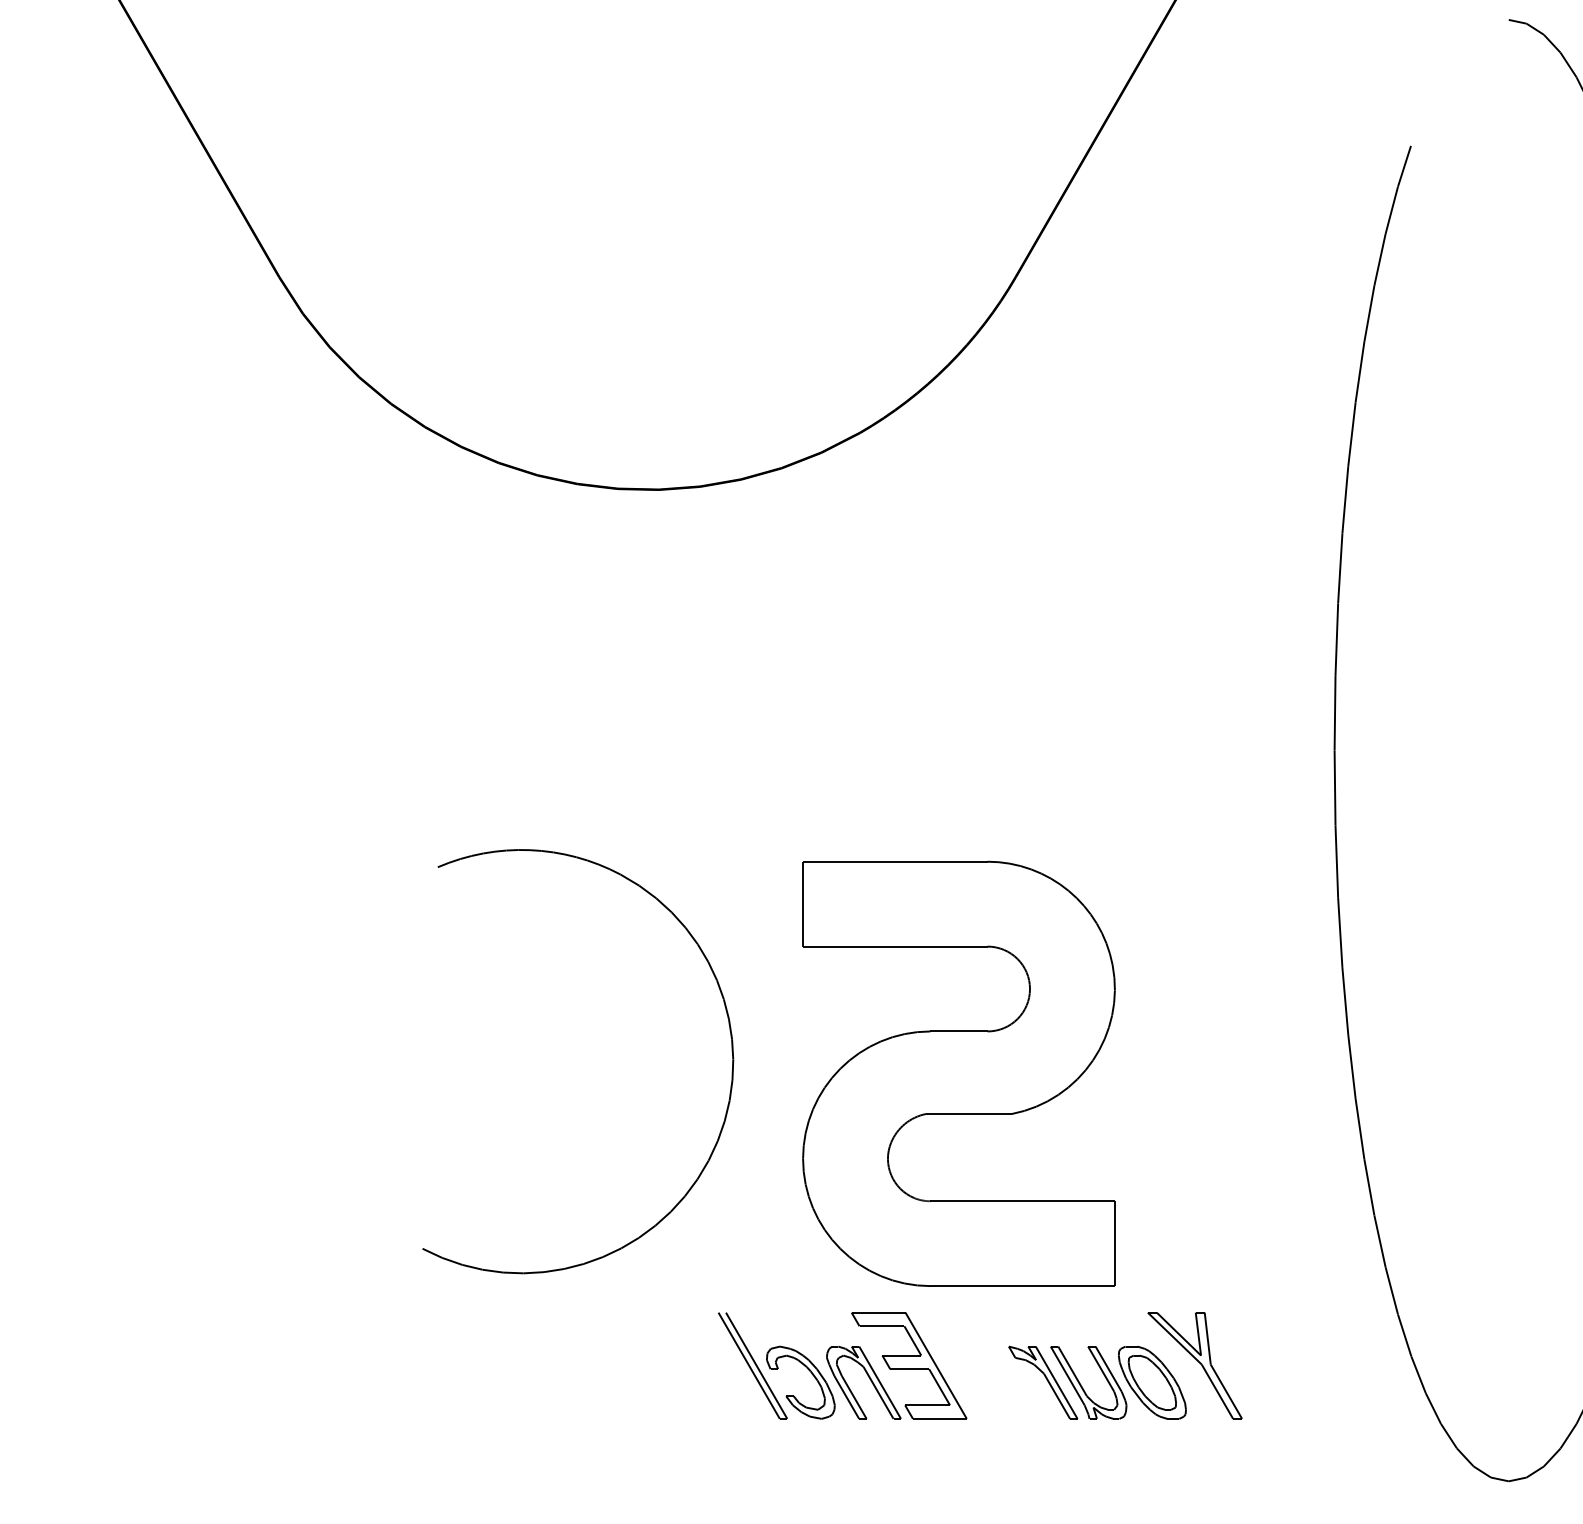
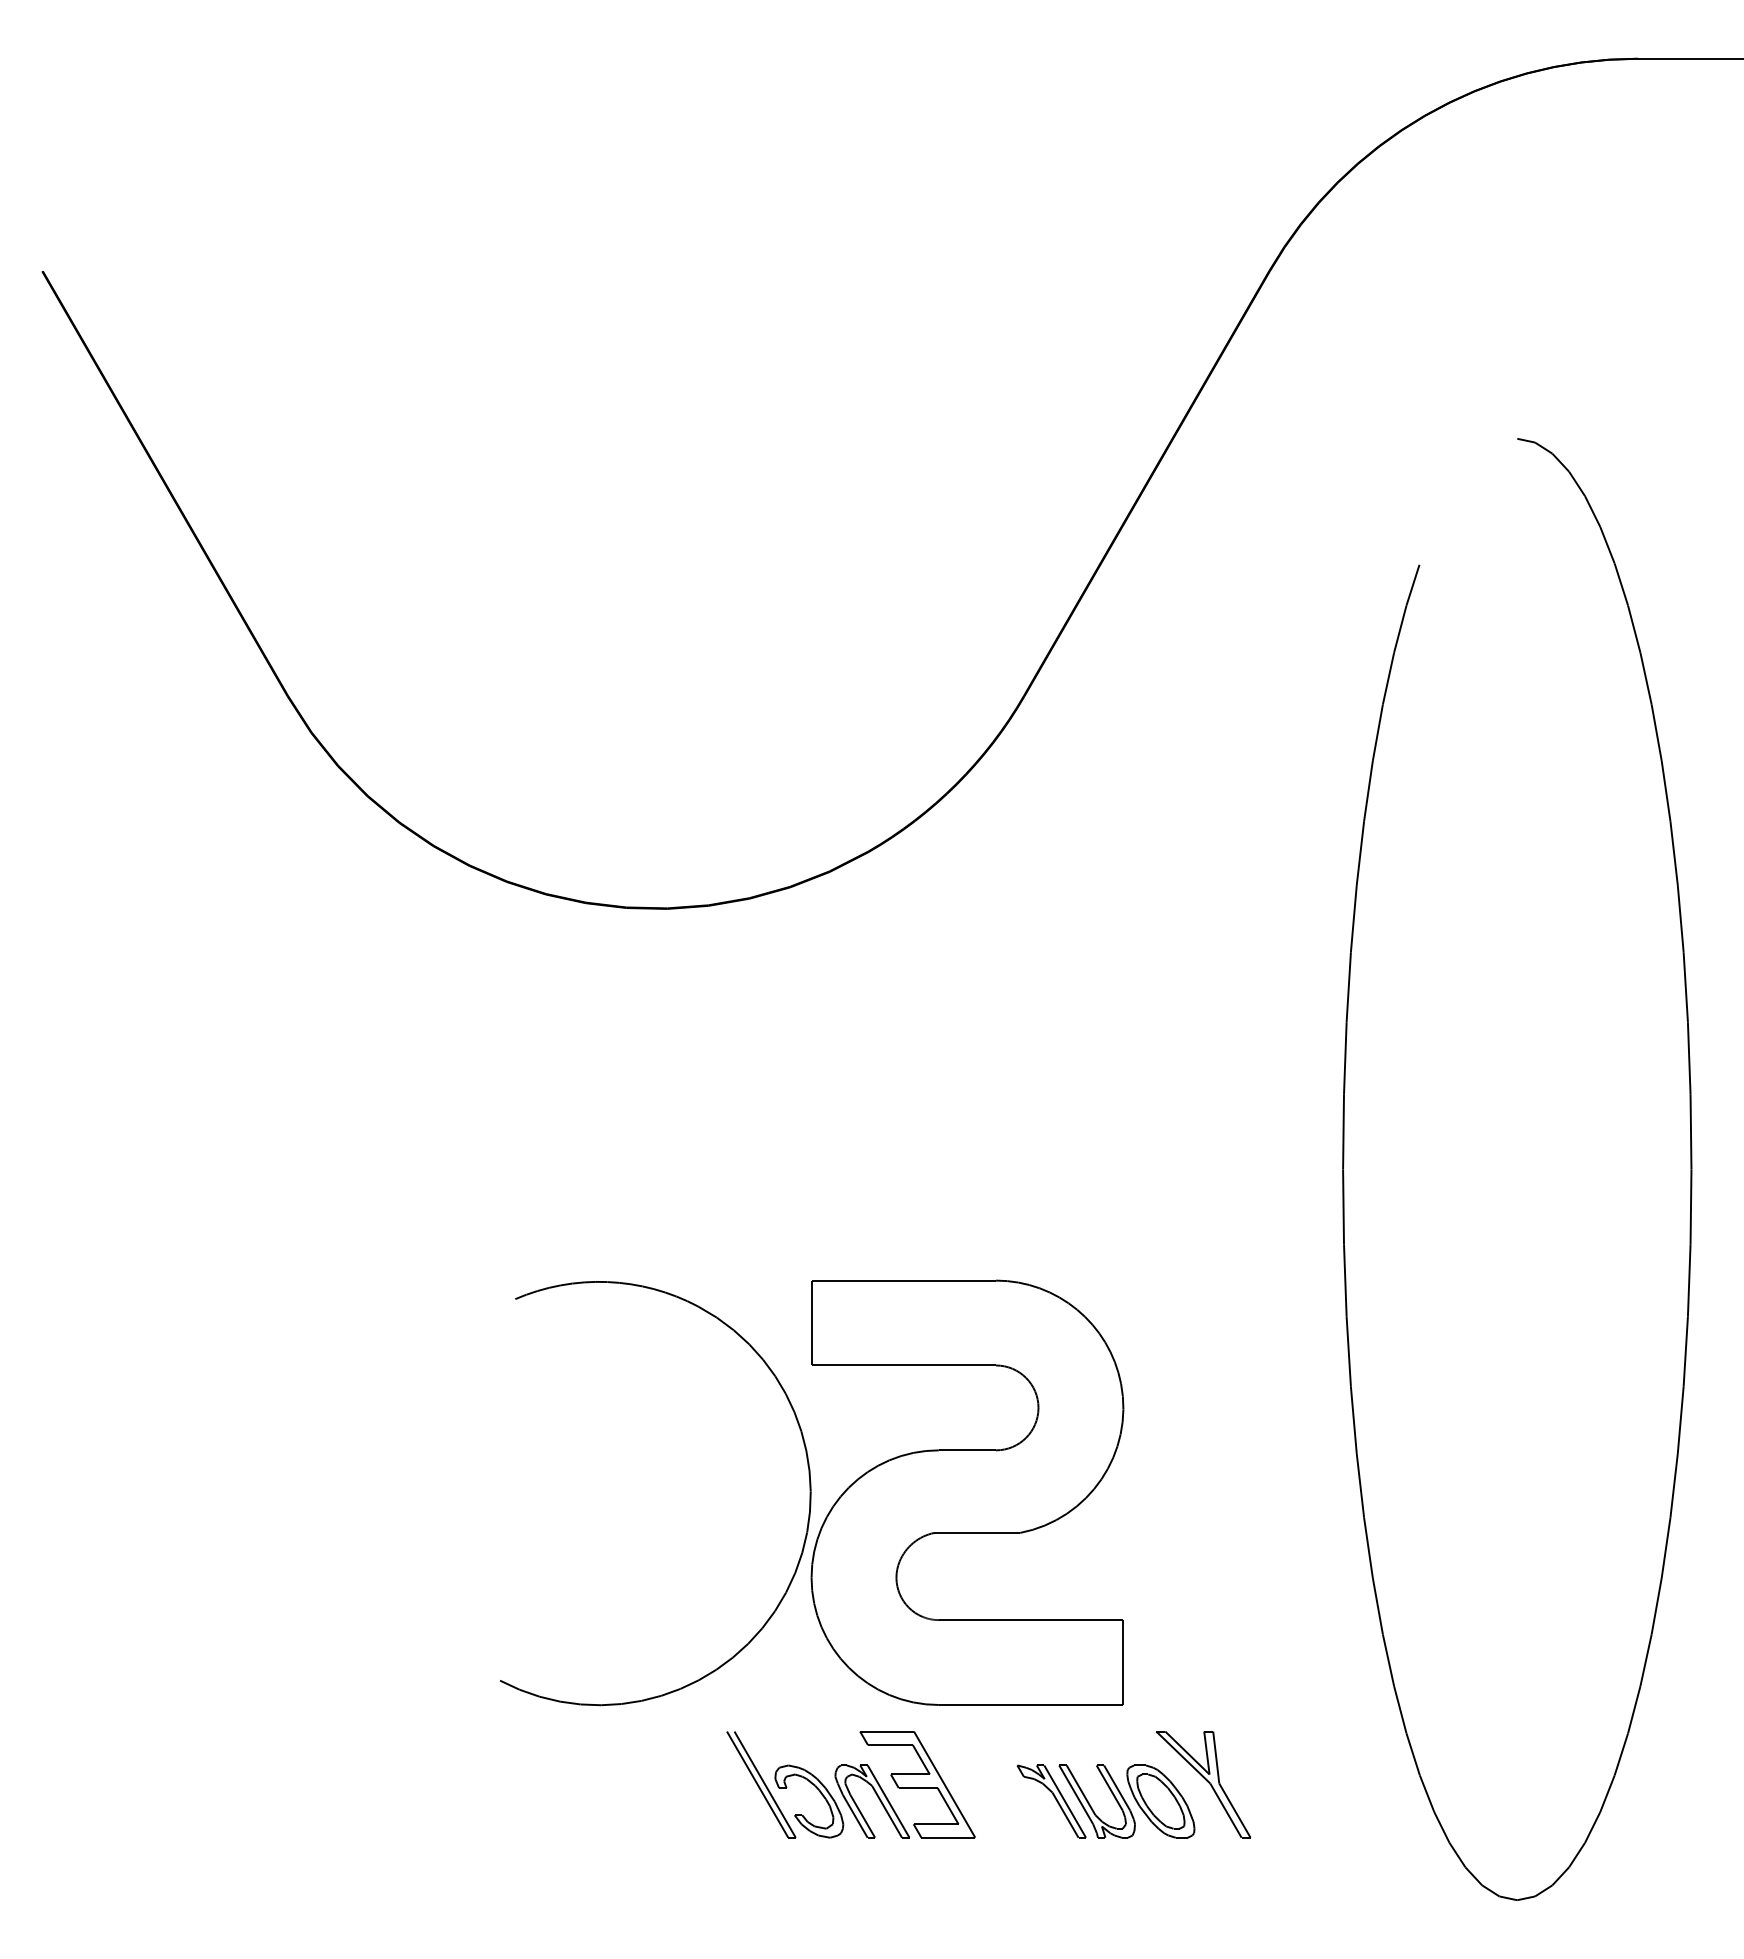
part: (732, 1061) -> (809, 1493), moved

